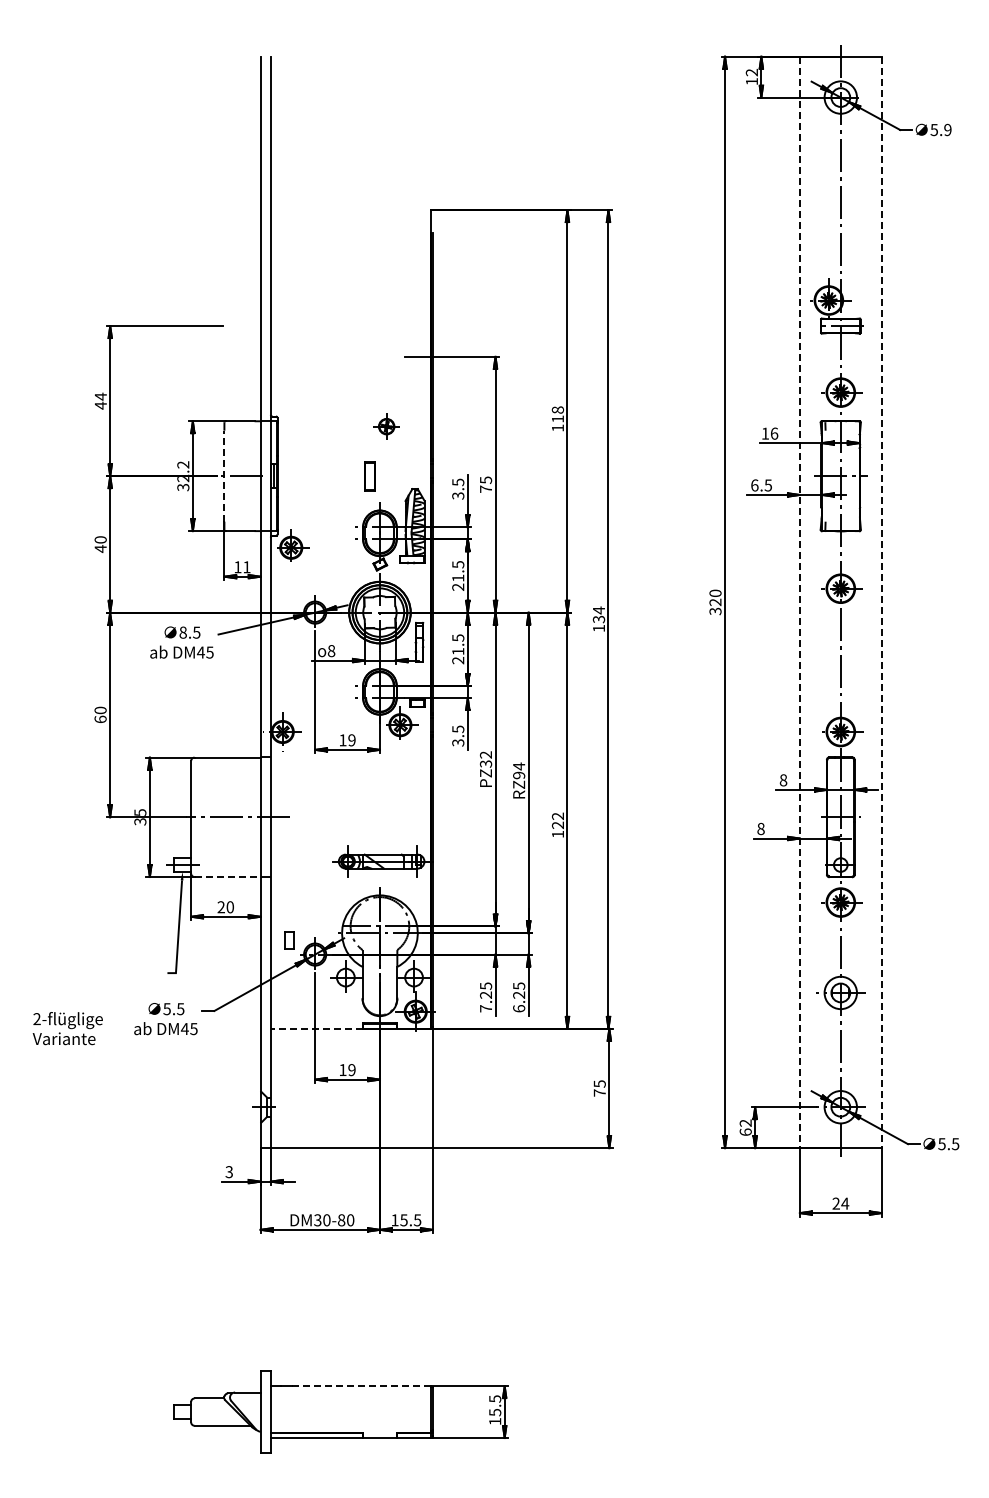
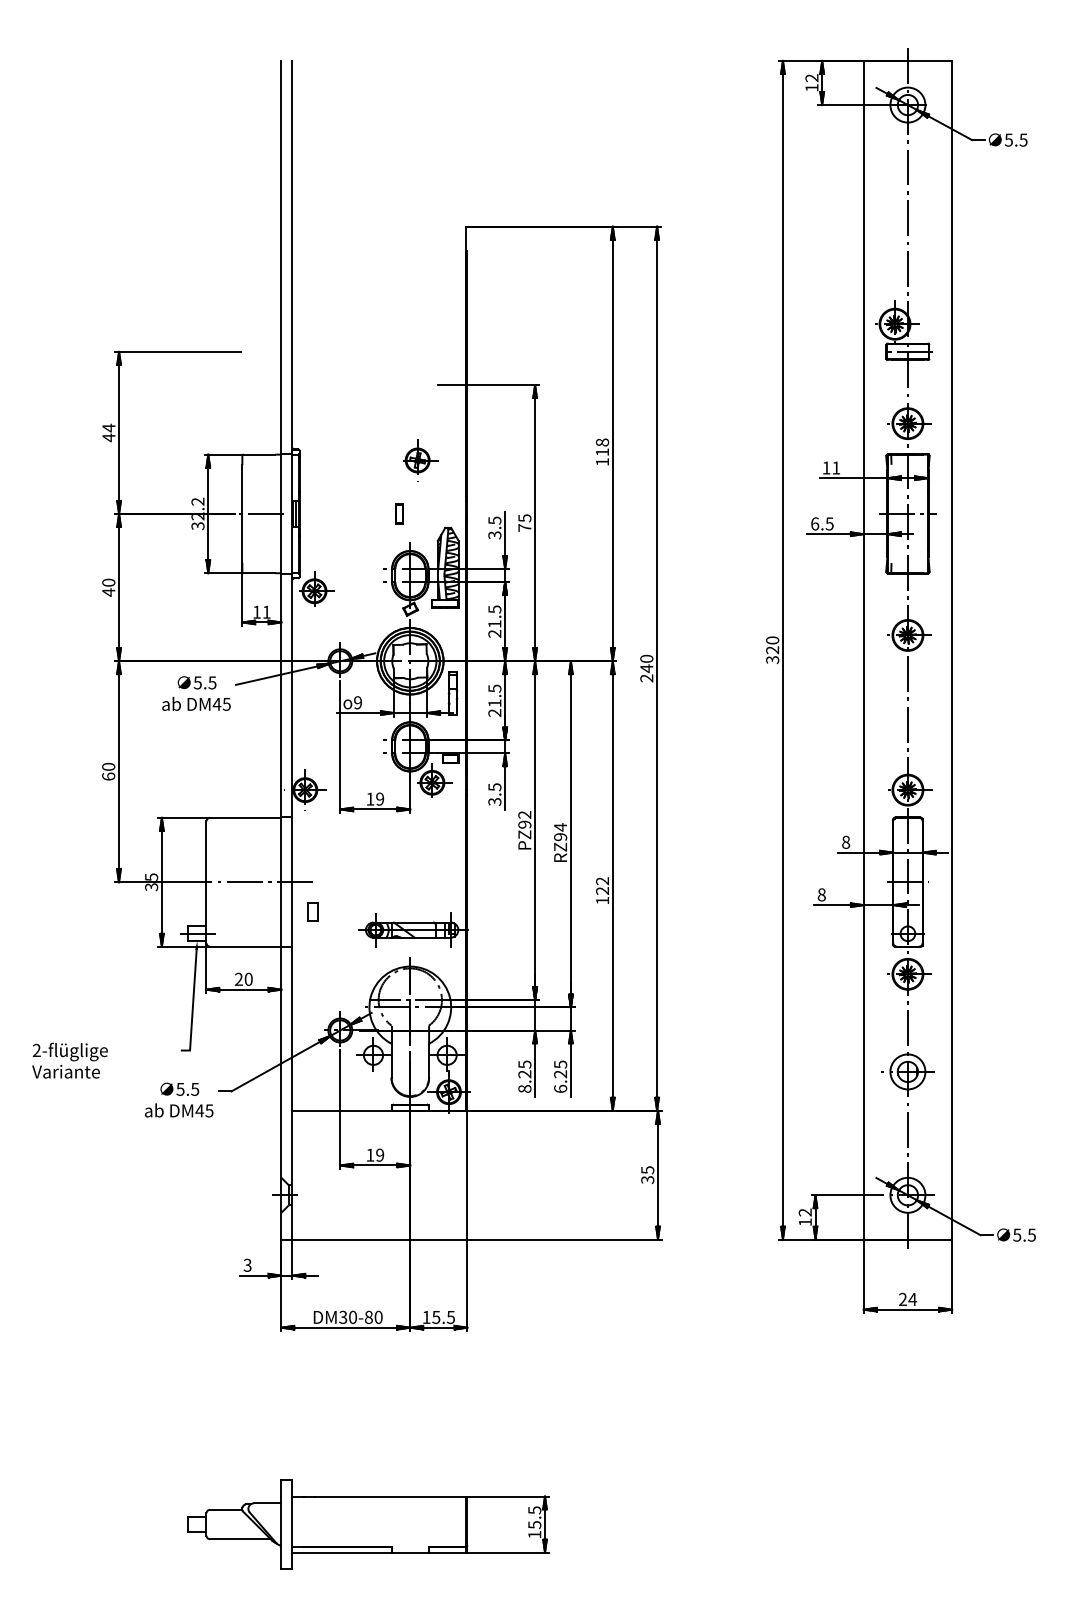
text: (947, 129) -> (1023, 139), 5.9 -> 5.5
part: (386, 426) -> (417, 460), size x1.43
text: (774, 433) -> (836, 467), 16 -> 11
line: (224, 475) -> (242, 513), dashed -> solid
part: (369, 475) -> (399, 513), size x0.62
line: (799, 602) -> (863, 650), dashed -> solid
line: (881, 602) -> (951, 650), dashed -> solid
text: (598, 619) -> (646, 668), 134 -> 240
text: (182, 632) -> (197, 682), 8.5 -> 5.5
text: (331, 651) -> (357, 703), 8 -> 9
text: (486, 763) -> (525, 824), PZ32 -> PZ92
line: (228, 876) -> (246, 946), dashed -> solid
part: (289, 940) -> (312, 911), moved
text: (486, 1008) -> (525, 1088), 7.25 -> 8.25
text: (67, 1028) -> (69, 1060), moved
line: (316, 1028) -> (341, 1110), dashed -> solid
text: (599, 1092) -> (647, 1179), 75 -> 35
text: (745, 1131) -> (805, 1221), 62 -> 12
line: (361, 1386) -> (390, 1496), dashed -> solid

